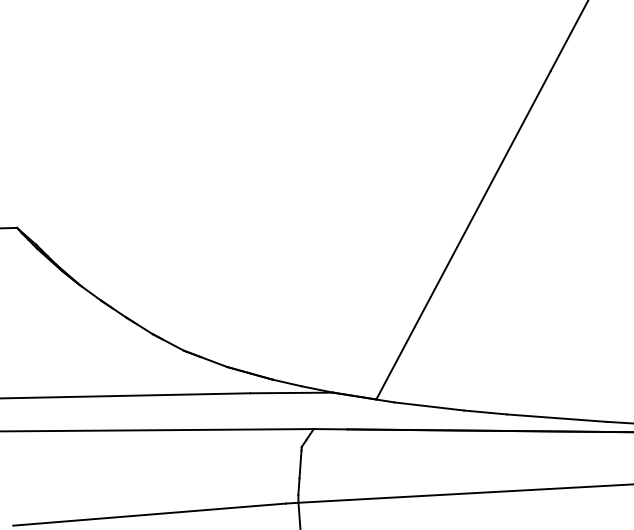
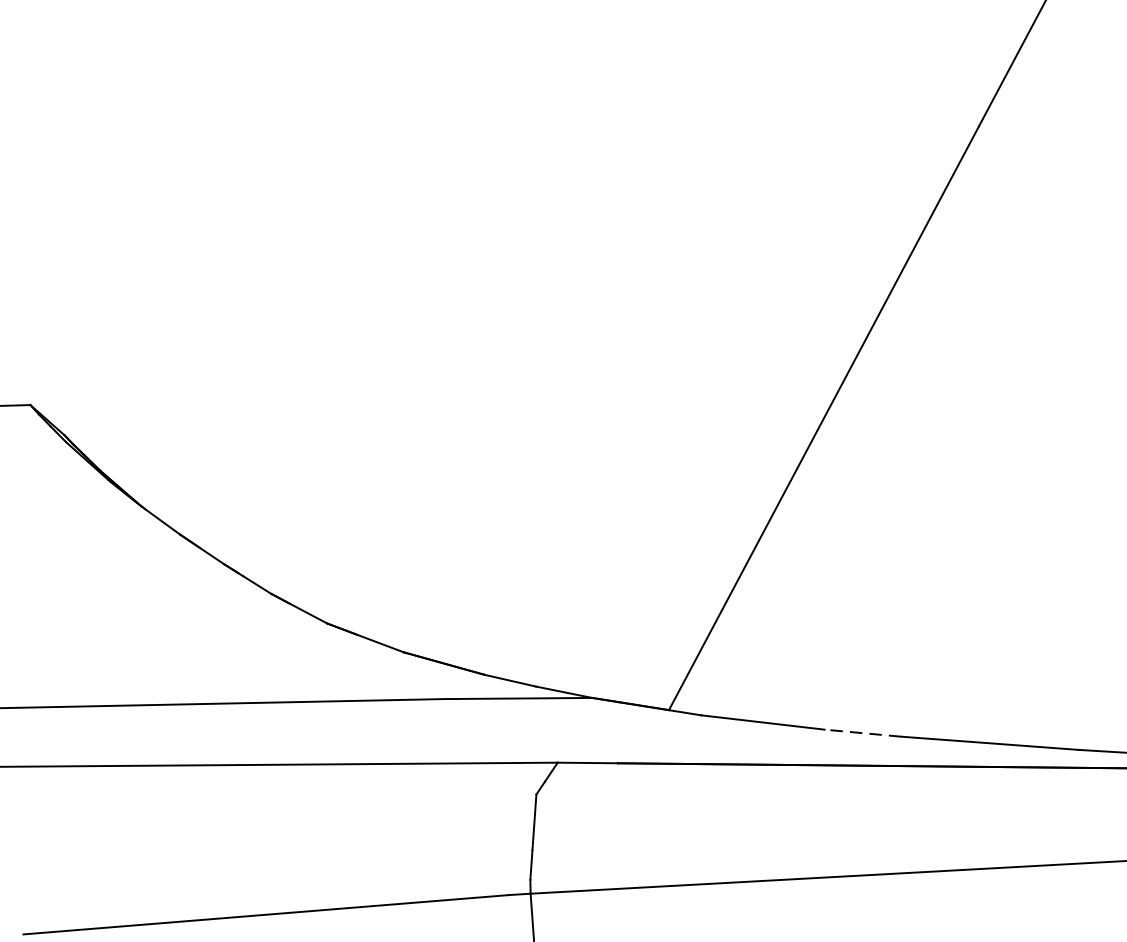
line: (485, 412) -> (863, 733), solid -> dashed

